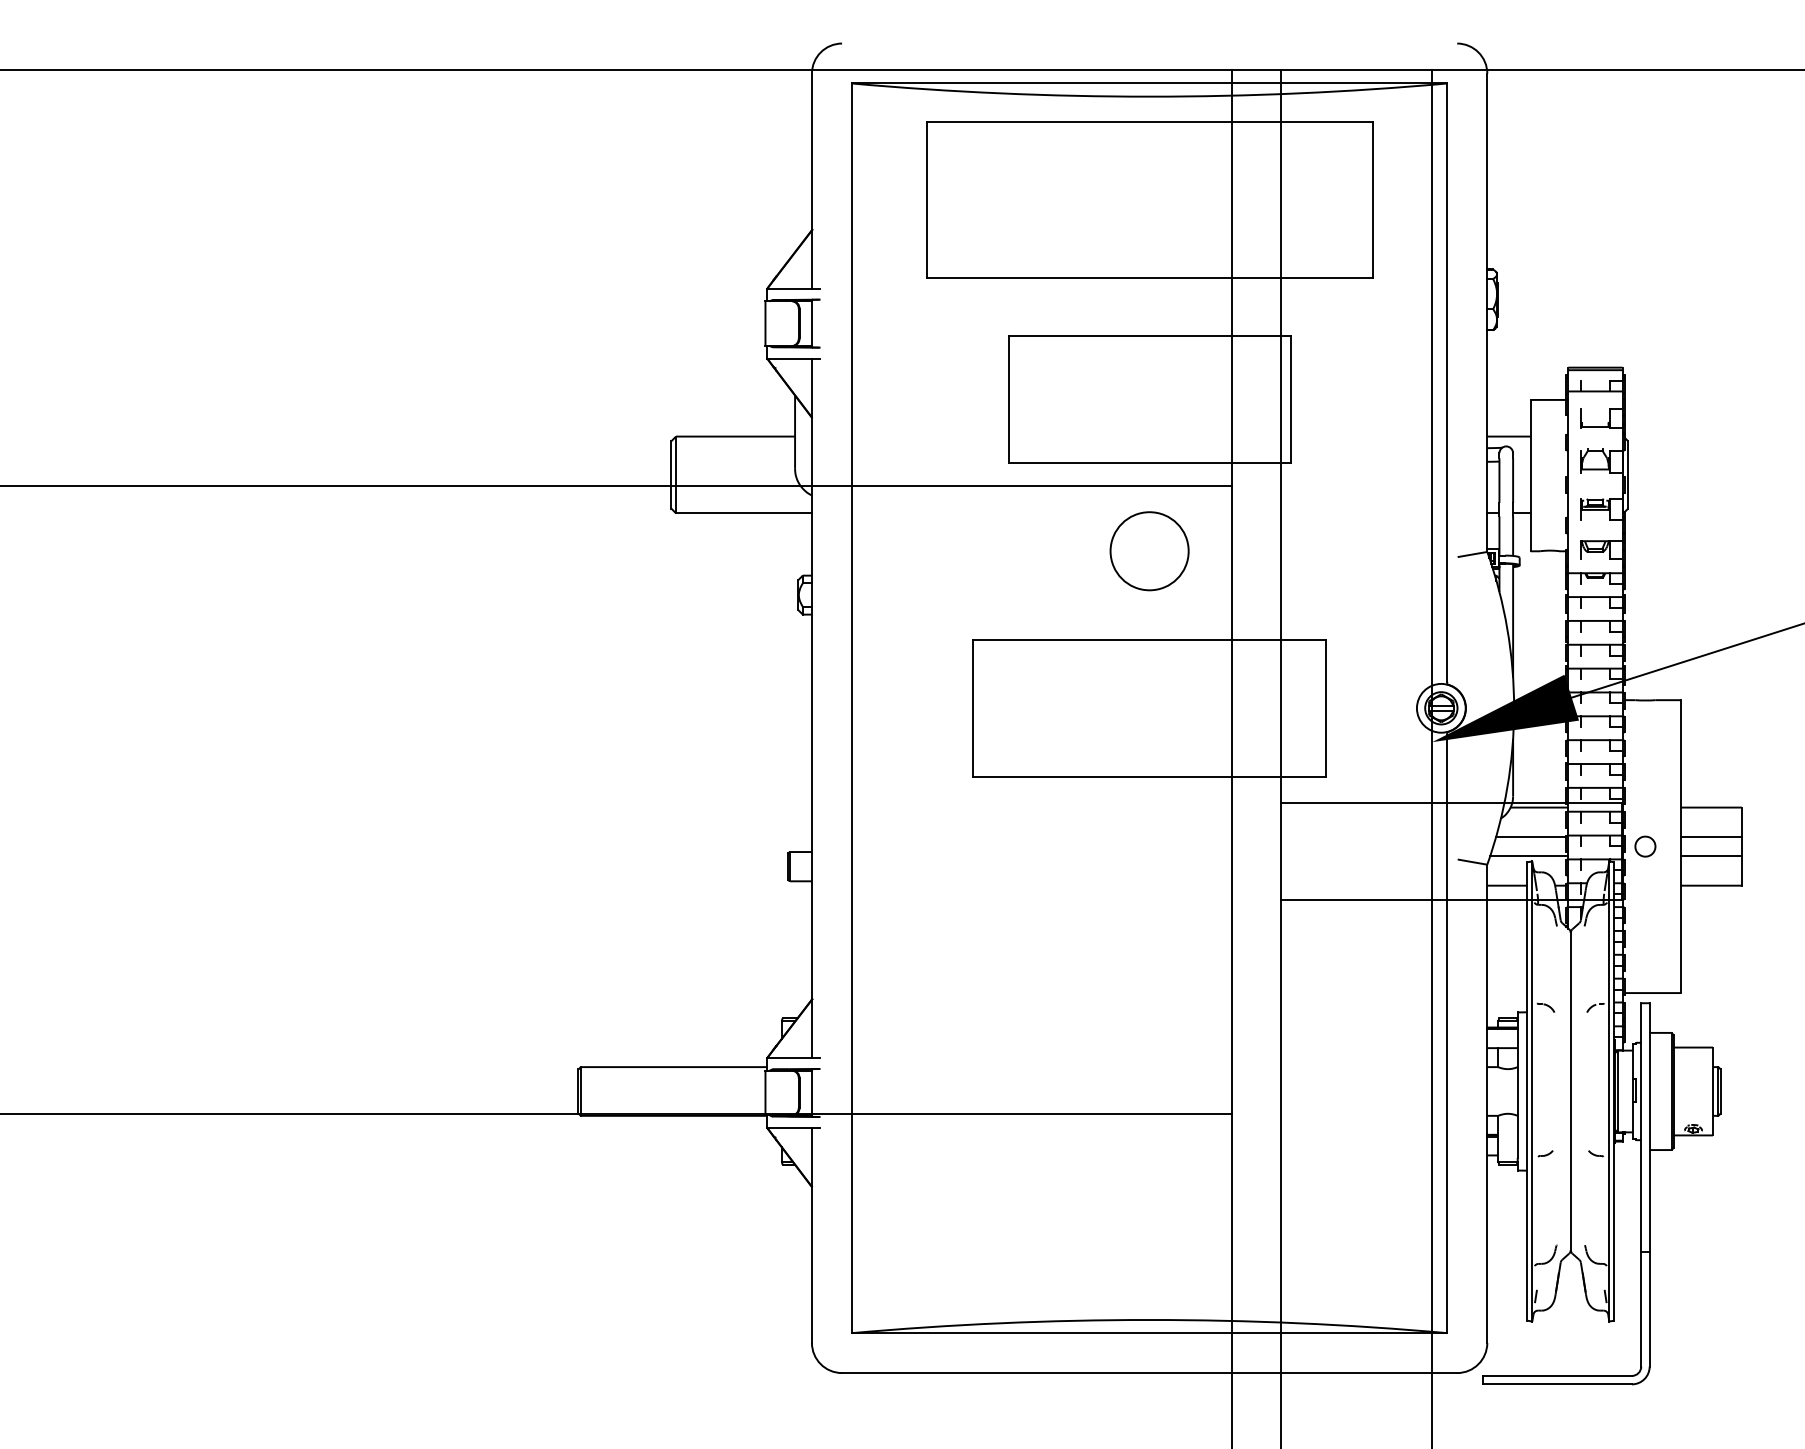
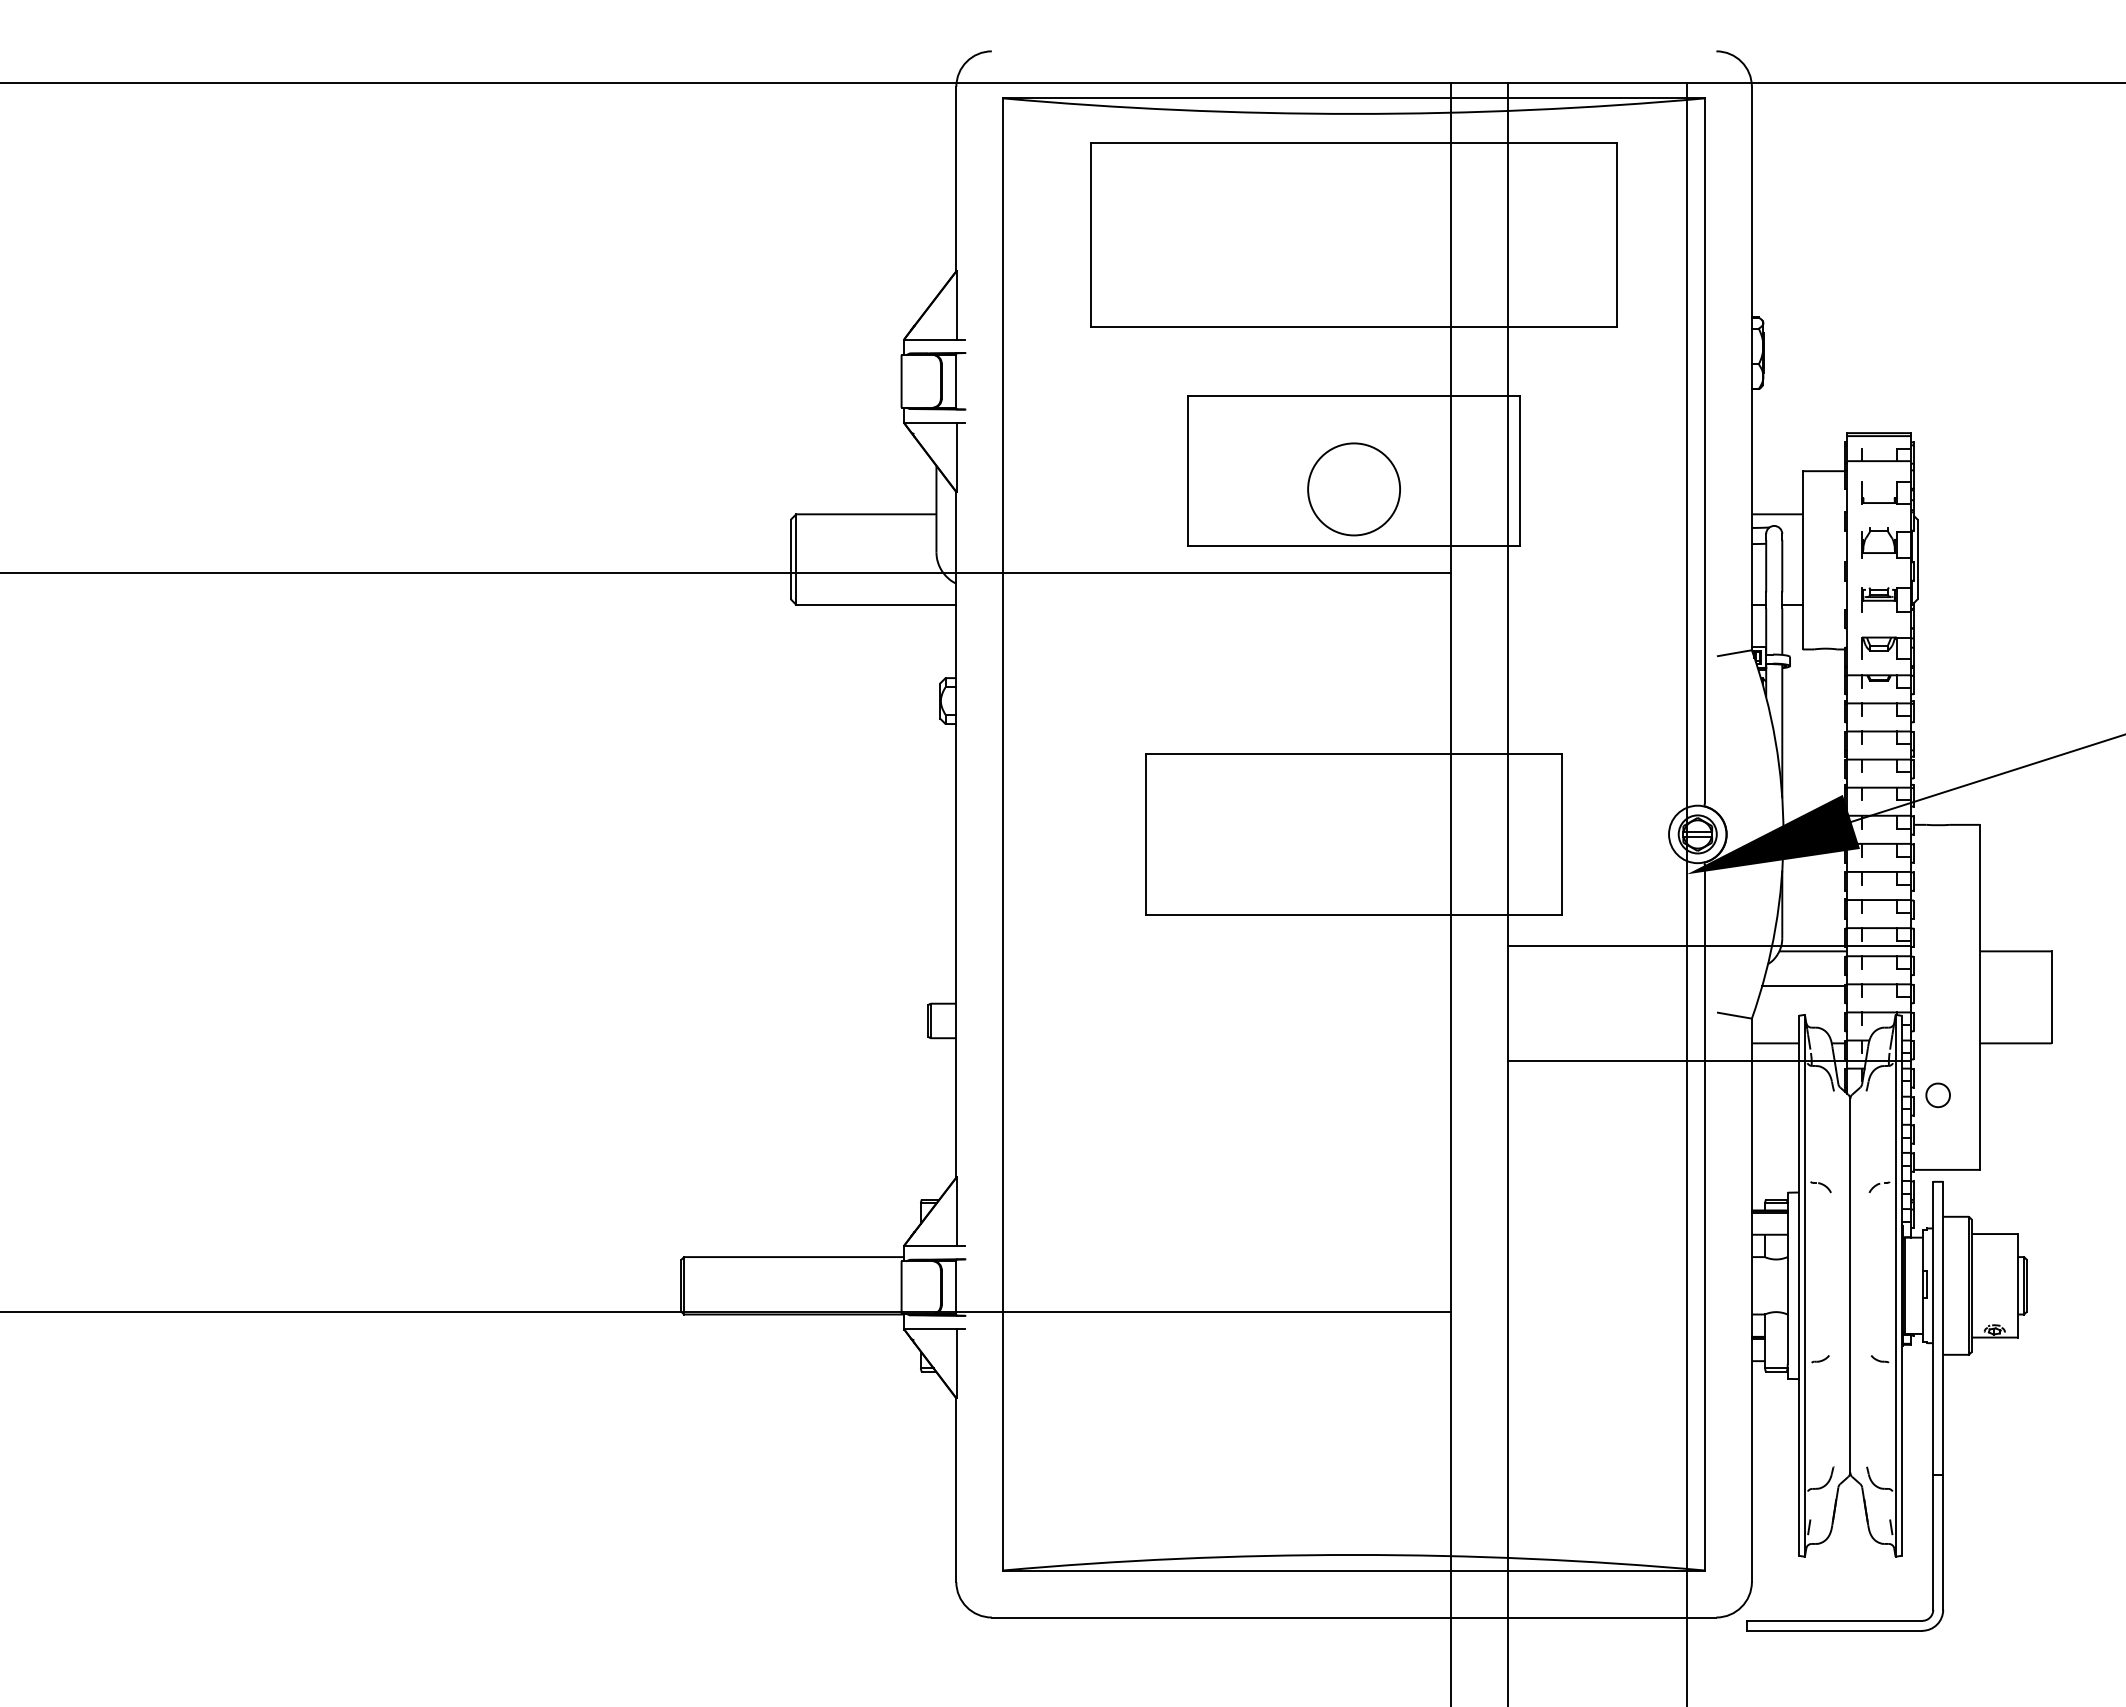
circle: (1149, 551) -> (1353, 489), moved
line: (1711, 836) -> (2015, 985), removed
part: (1644, 846) -> (1937, 1095), moved
line: (1529, 856) -> (1801, 1008), removed
line: (1711, 856) -> (2015, 1008), removed

